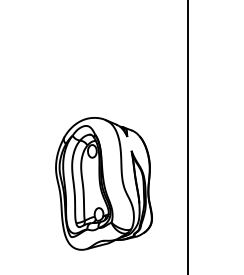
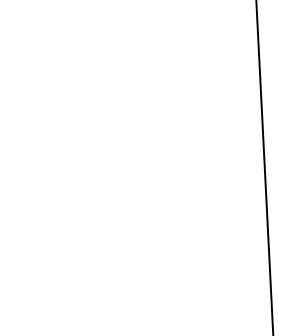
part: (103, 183) -> (142, 175), removed

